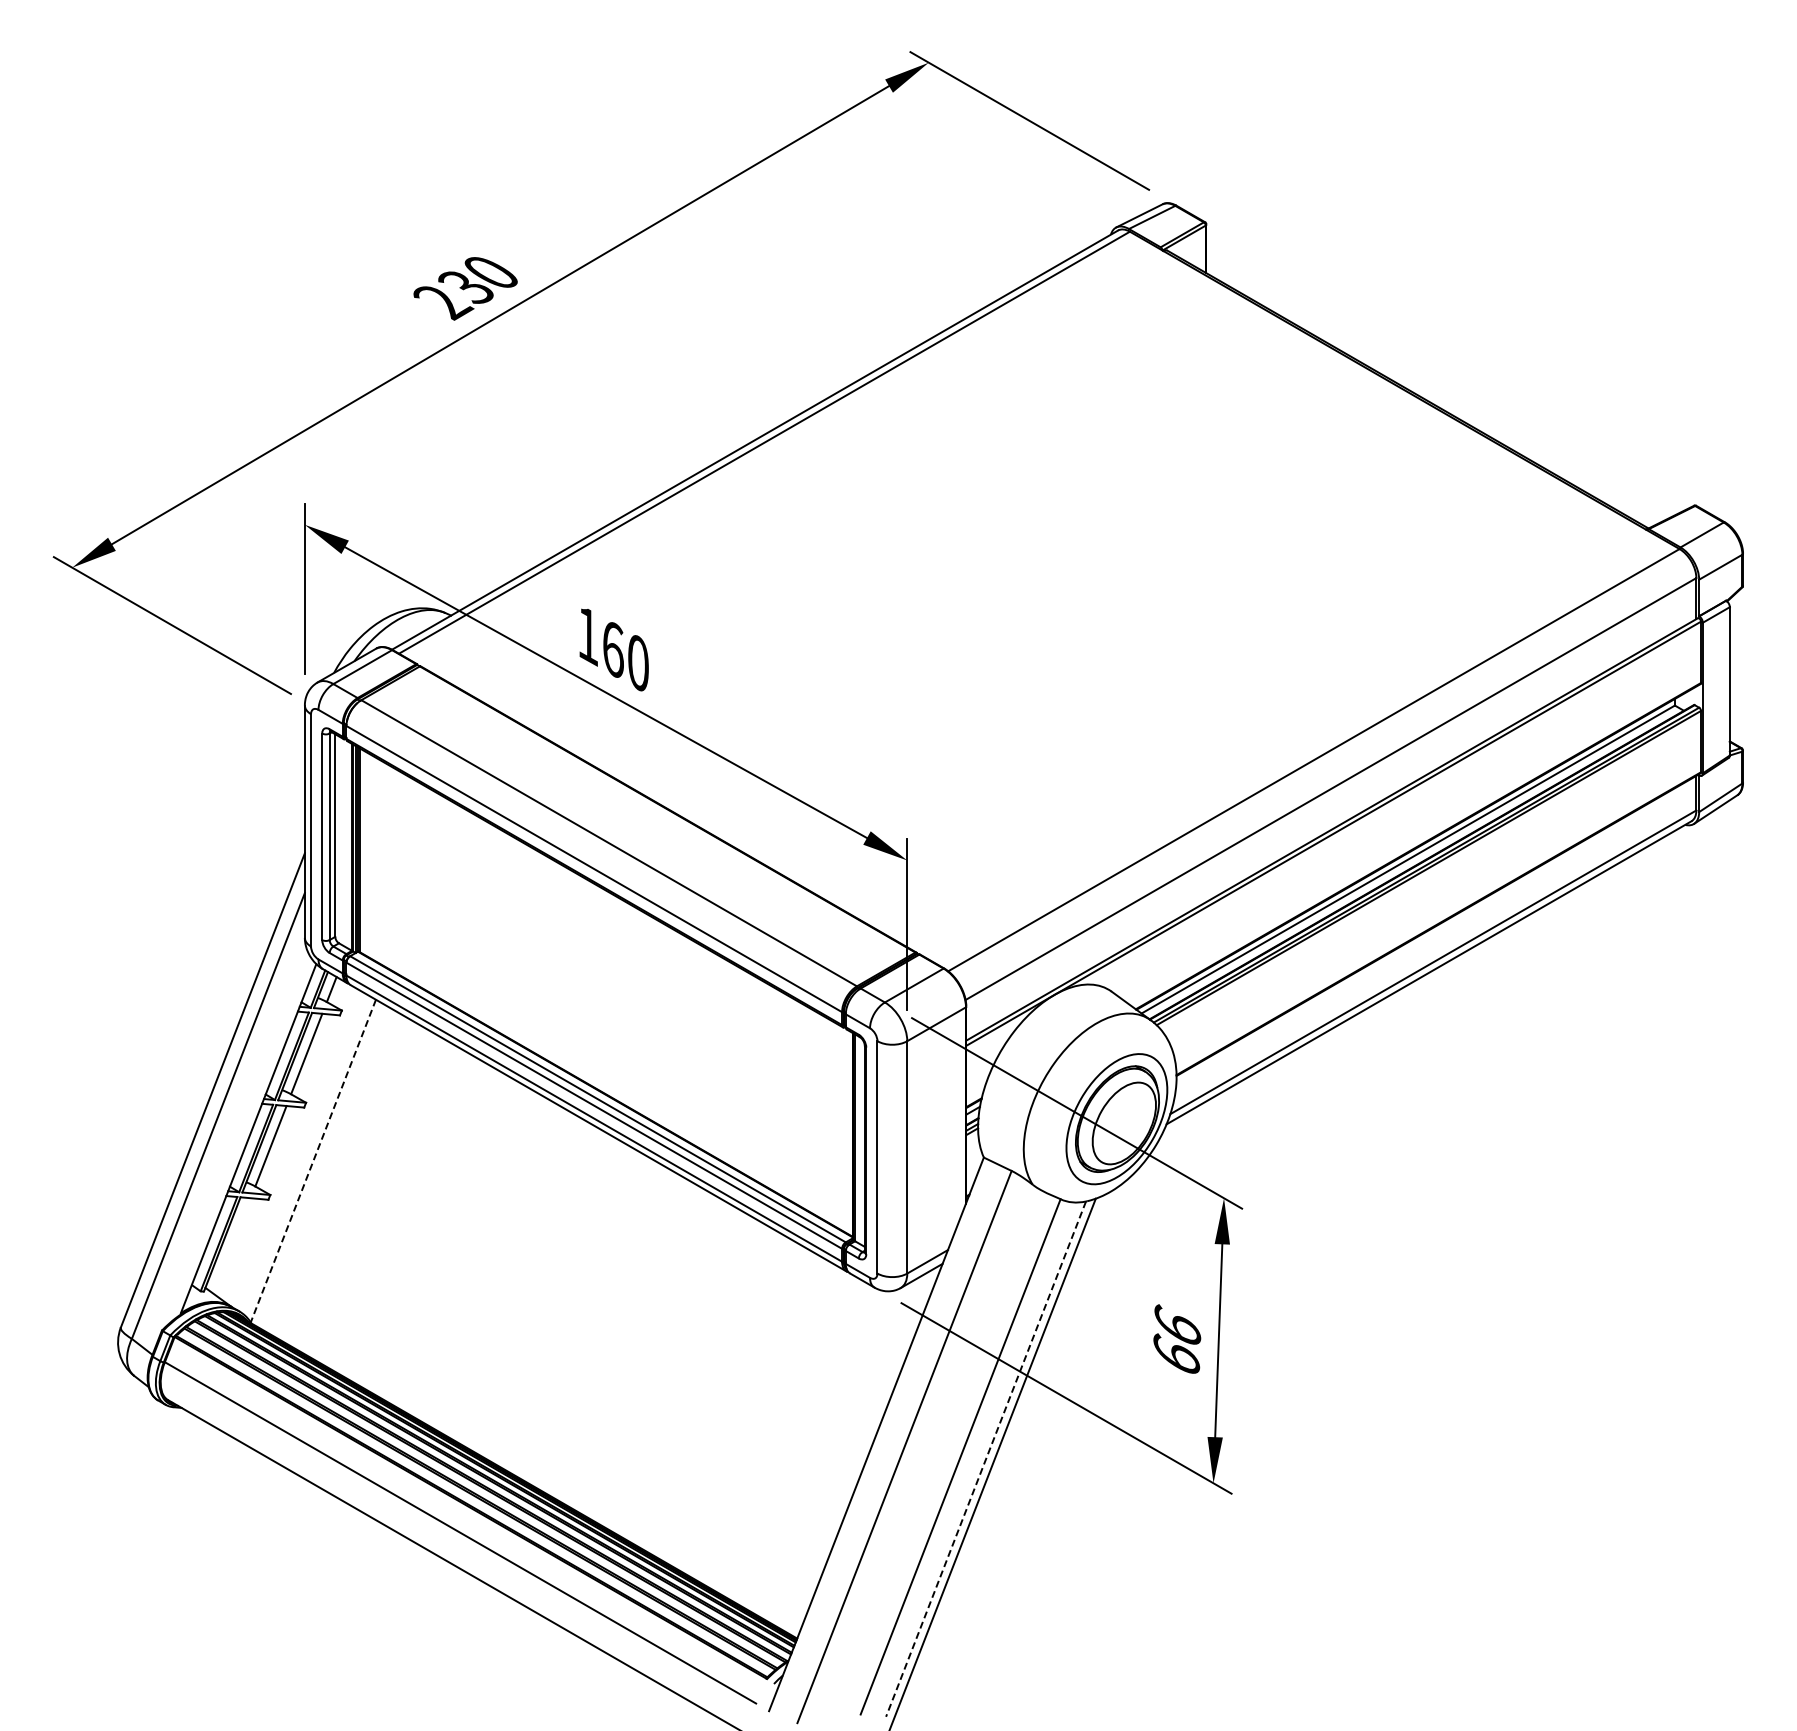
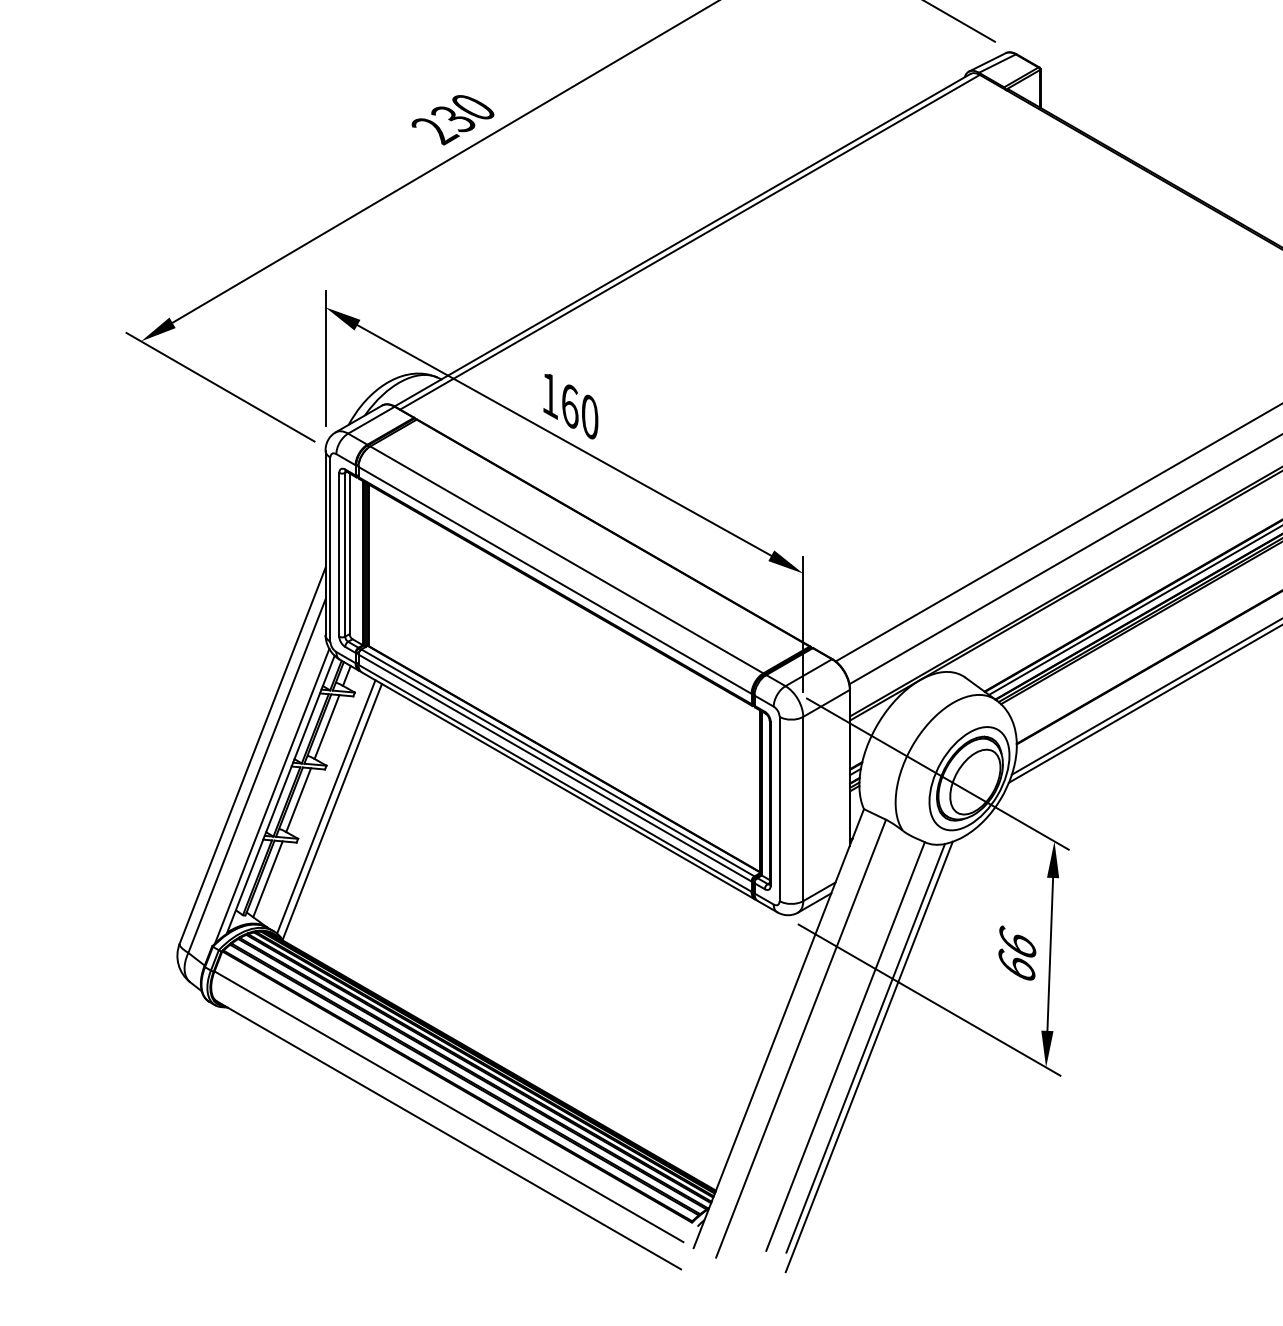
line: (237, 1141) -> (272, 796), added
line: (305, 1154) -> (326, 806), added
line: (313, 1161) -> (332, 812), dashed -> solid
line: (231, 1245) -> (267, 878), added
line: (985, 1459) -> (865, 1048), dashed -> solid

